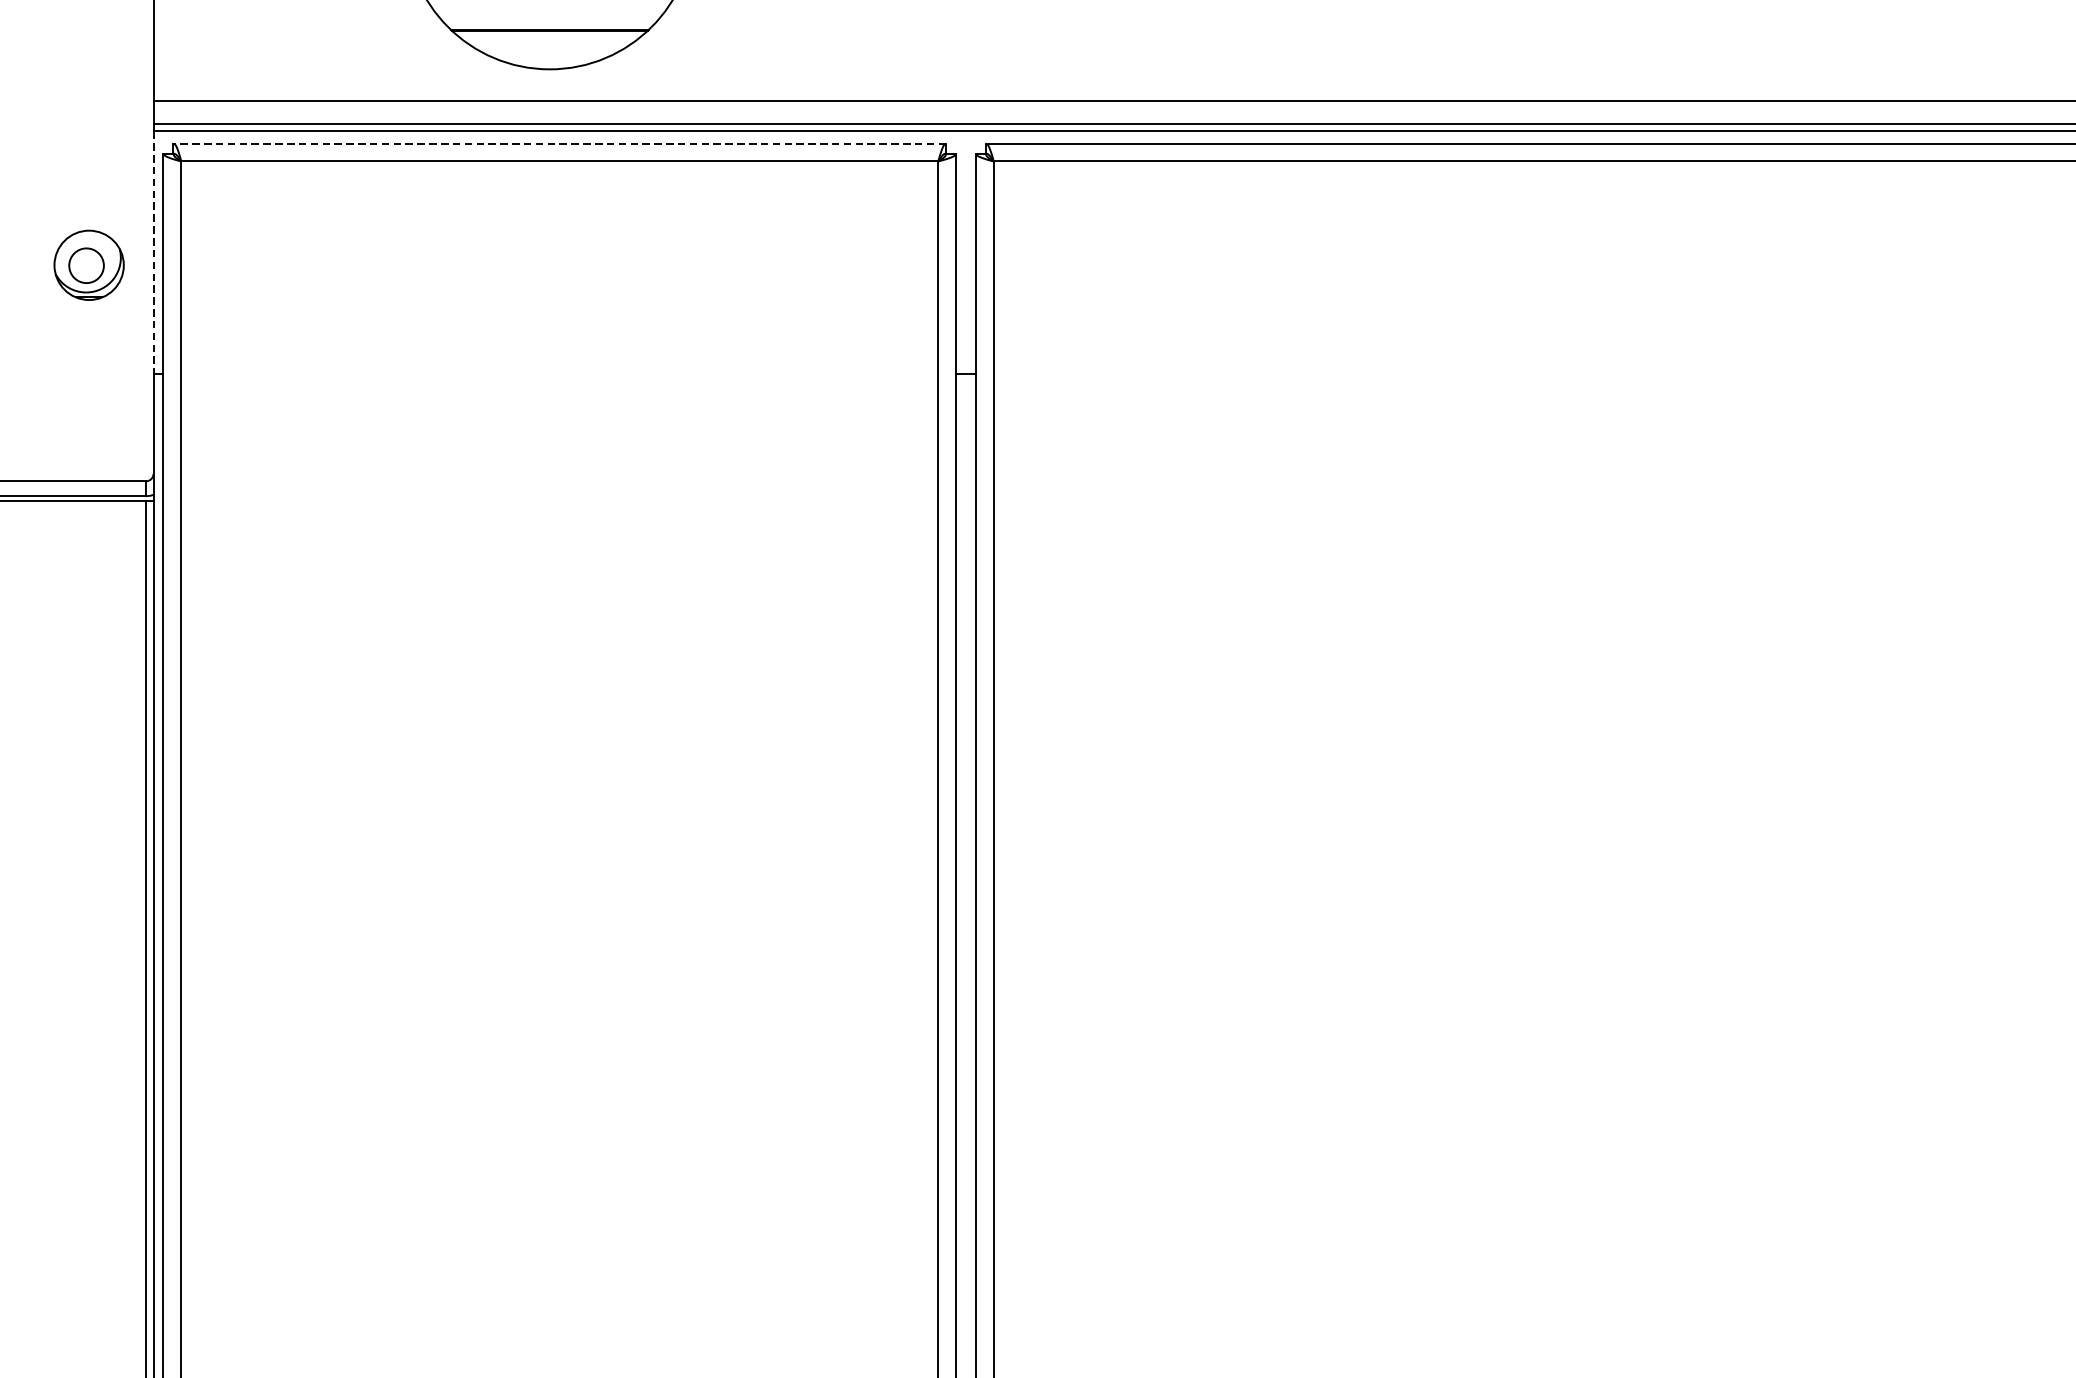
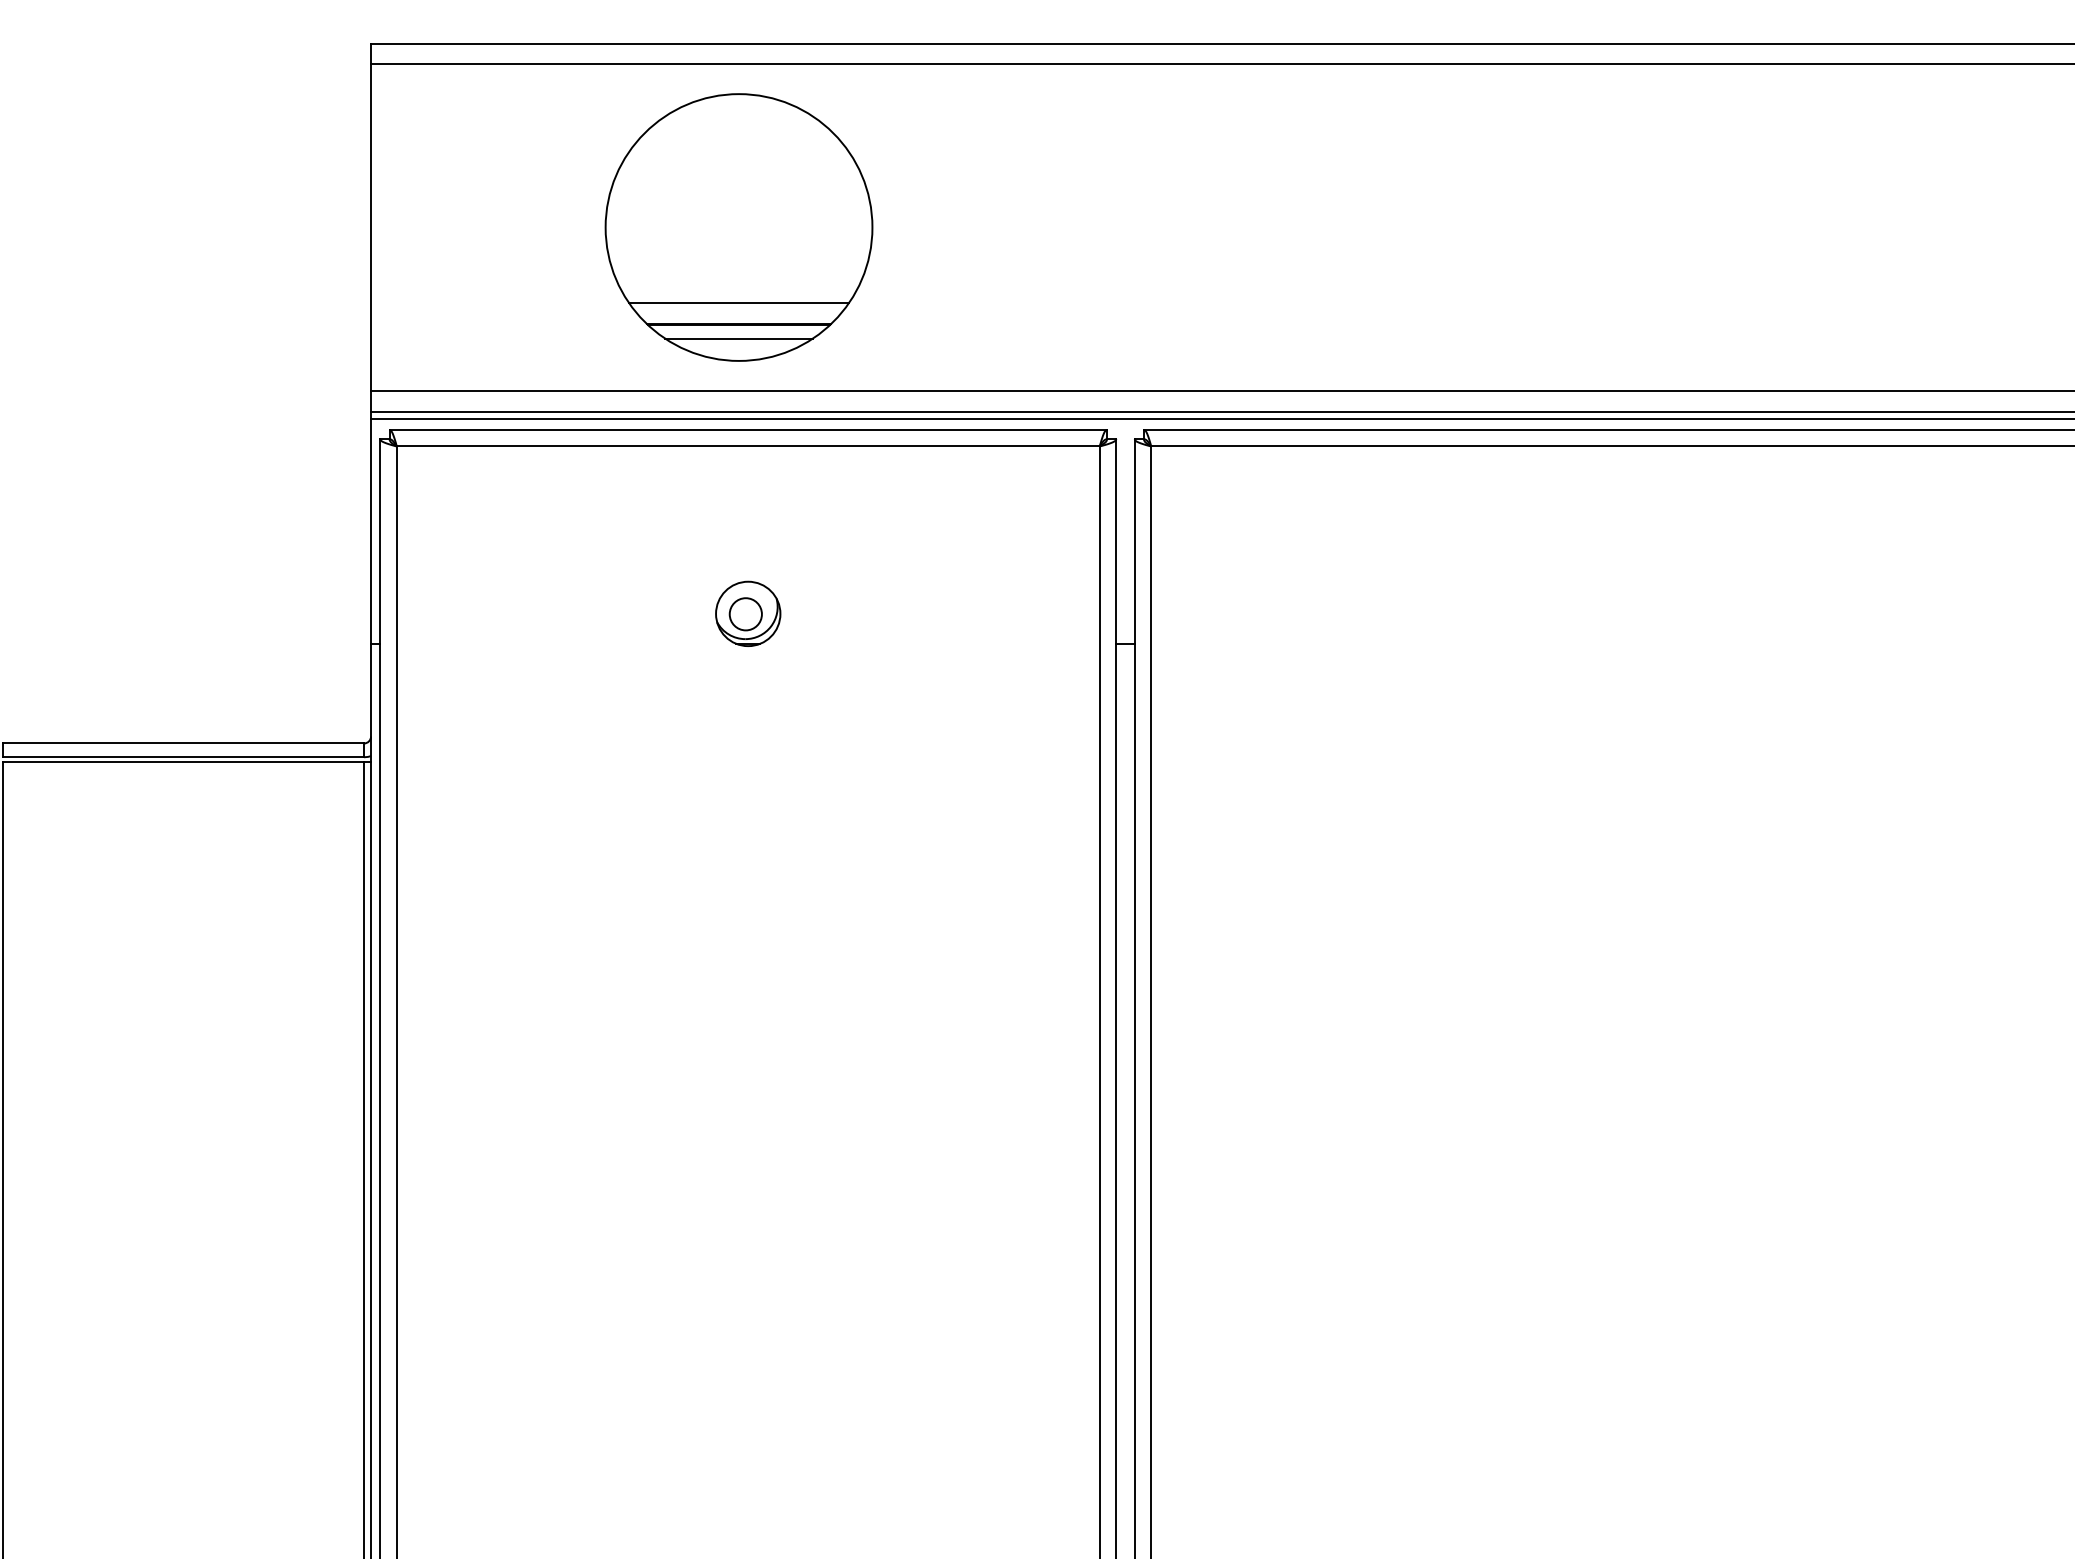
line: (549, 7) -> (738, 303), added
line: (549, 45) -> (738, 338), added
line: (560, 143) -> (748, 429), dashed -> solid
line: (154, 253) -> (371, 531), dashed -> solid
part: (89, 264) -> (748, 613), moved

